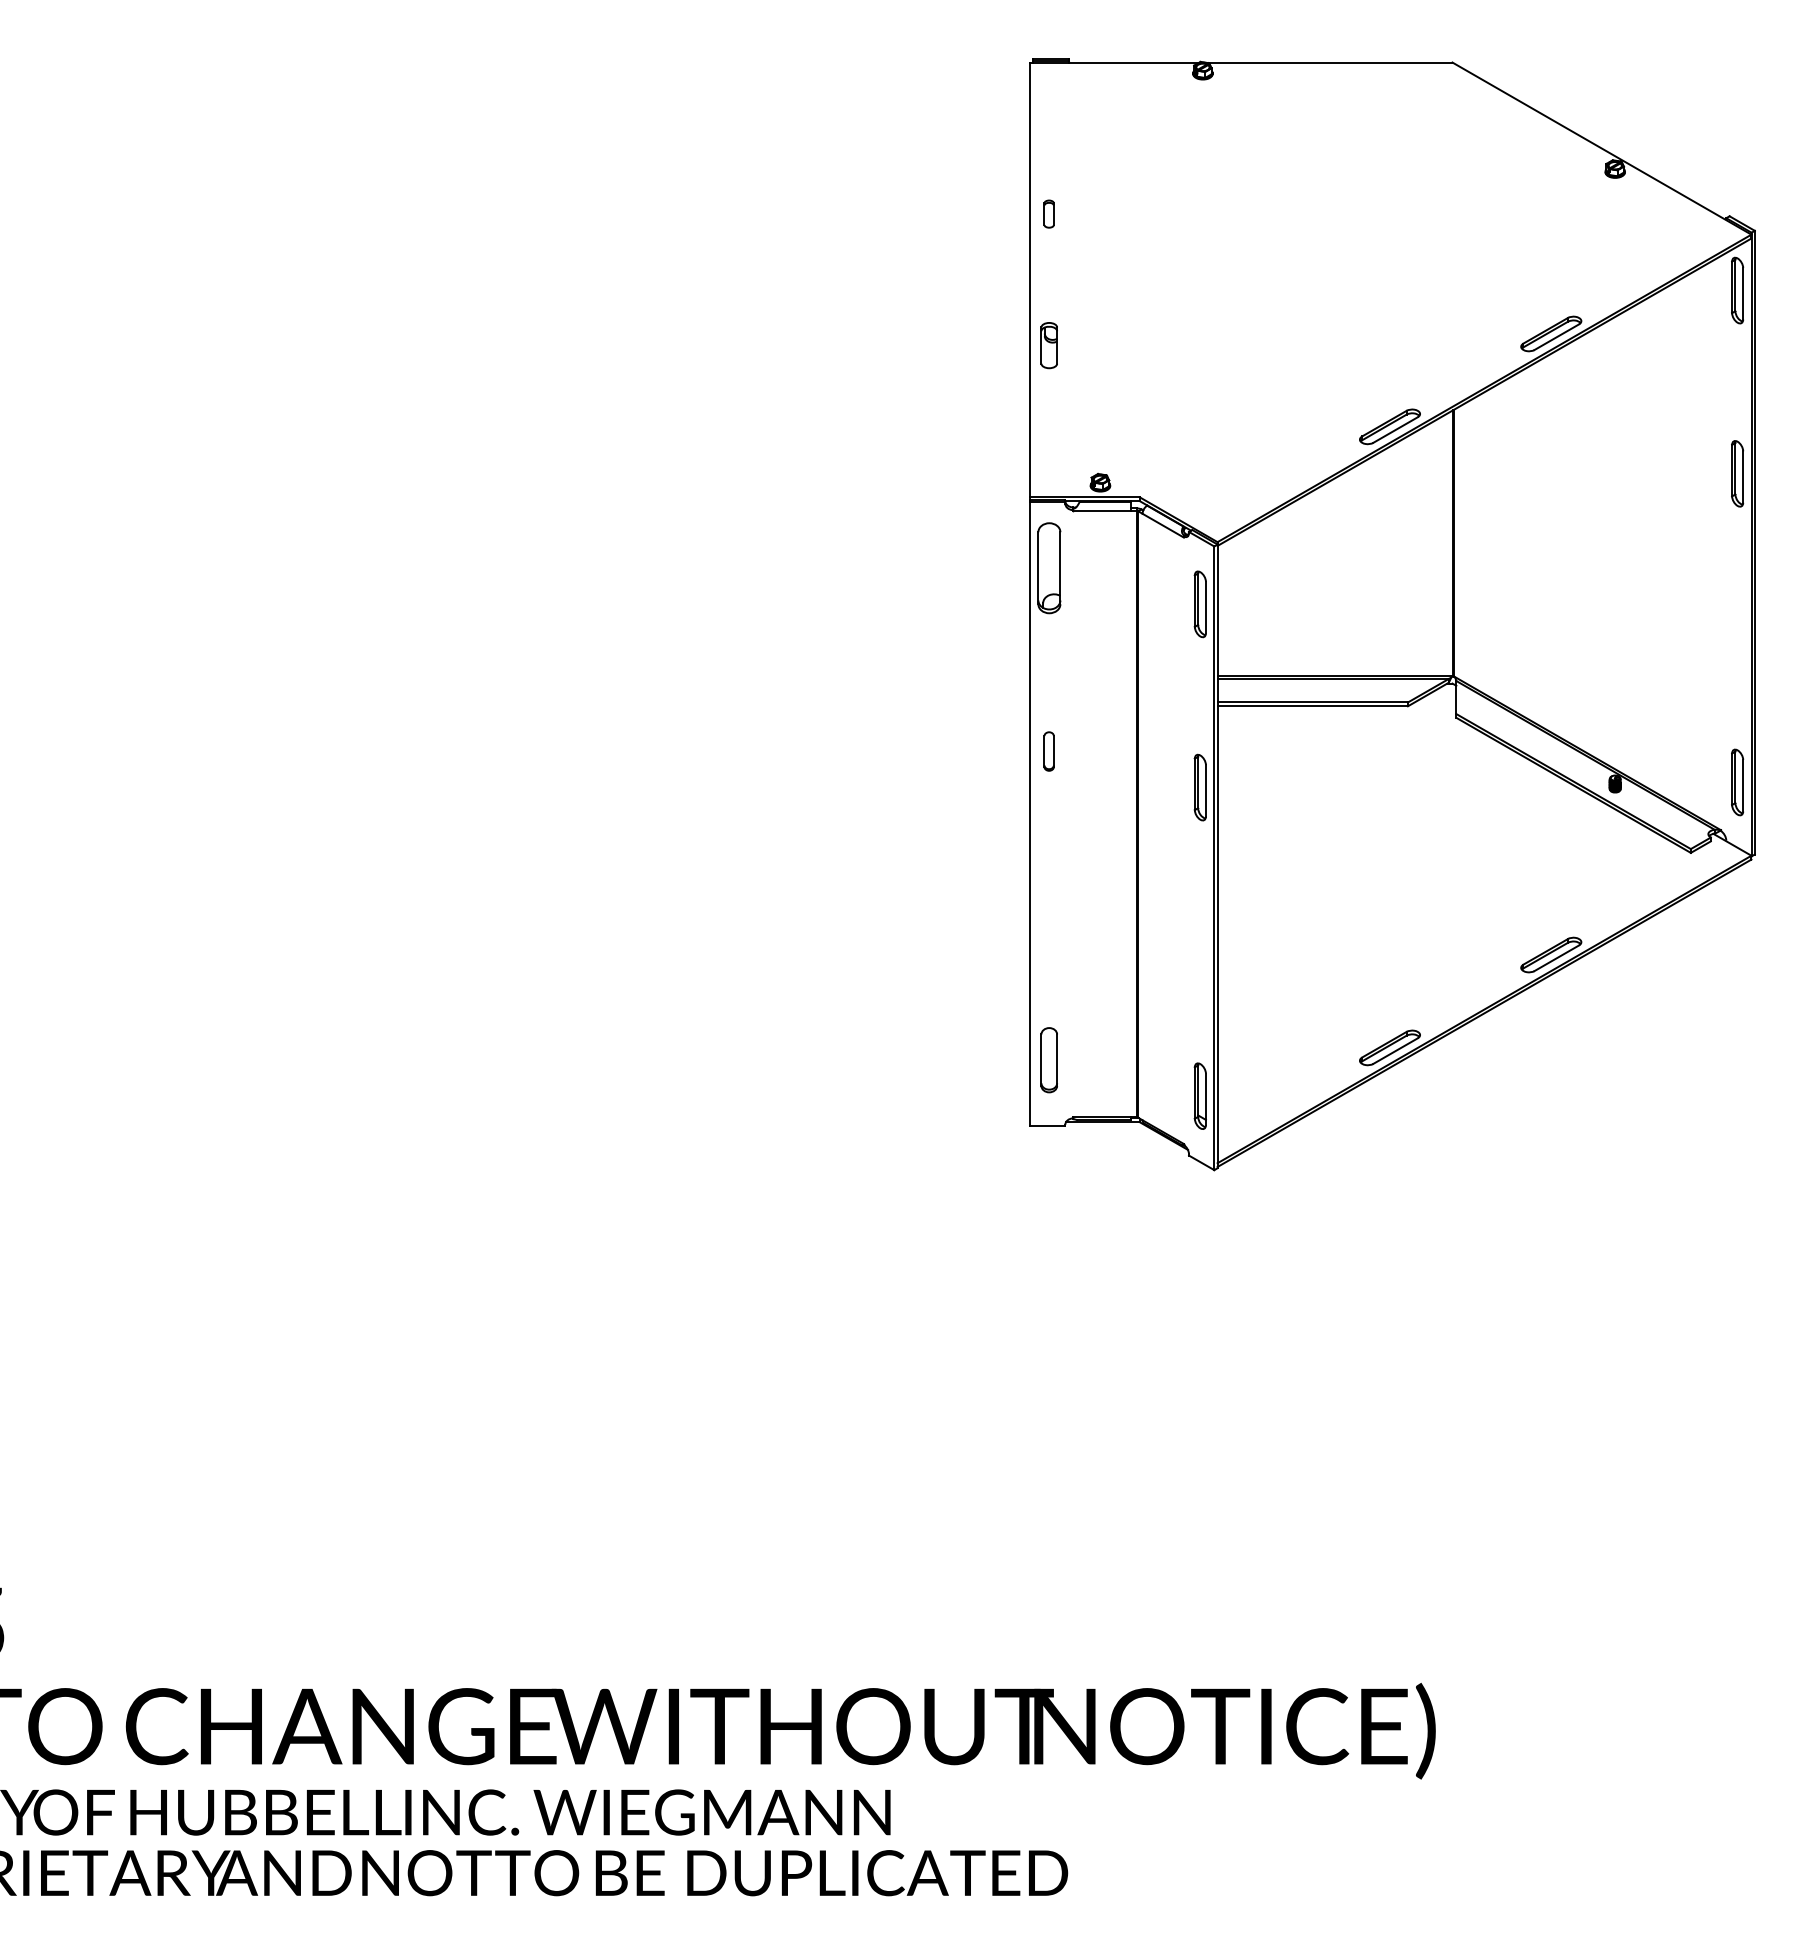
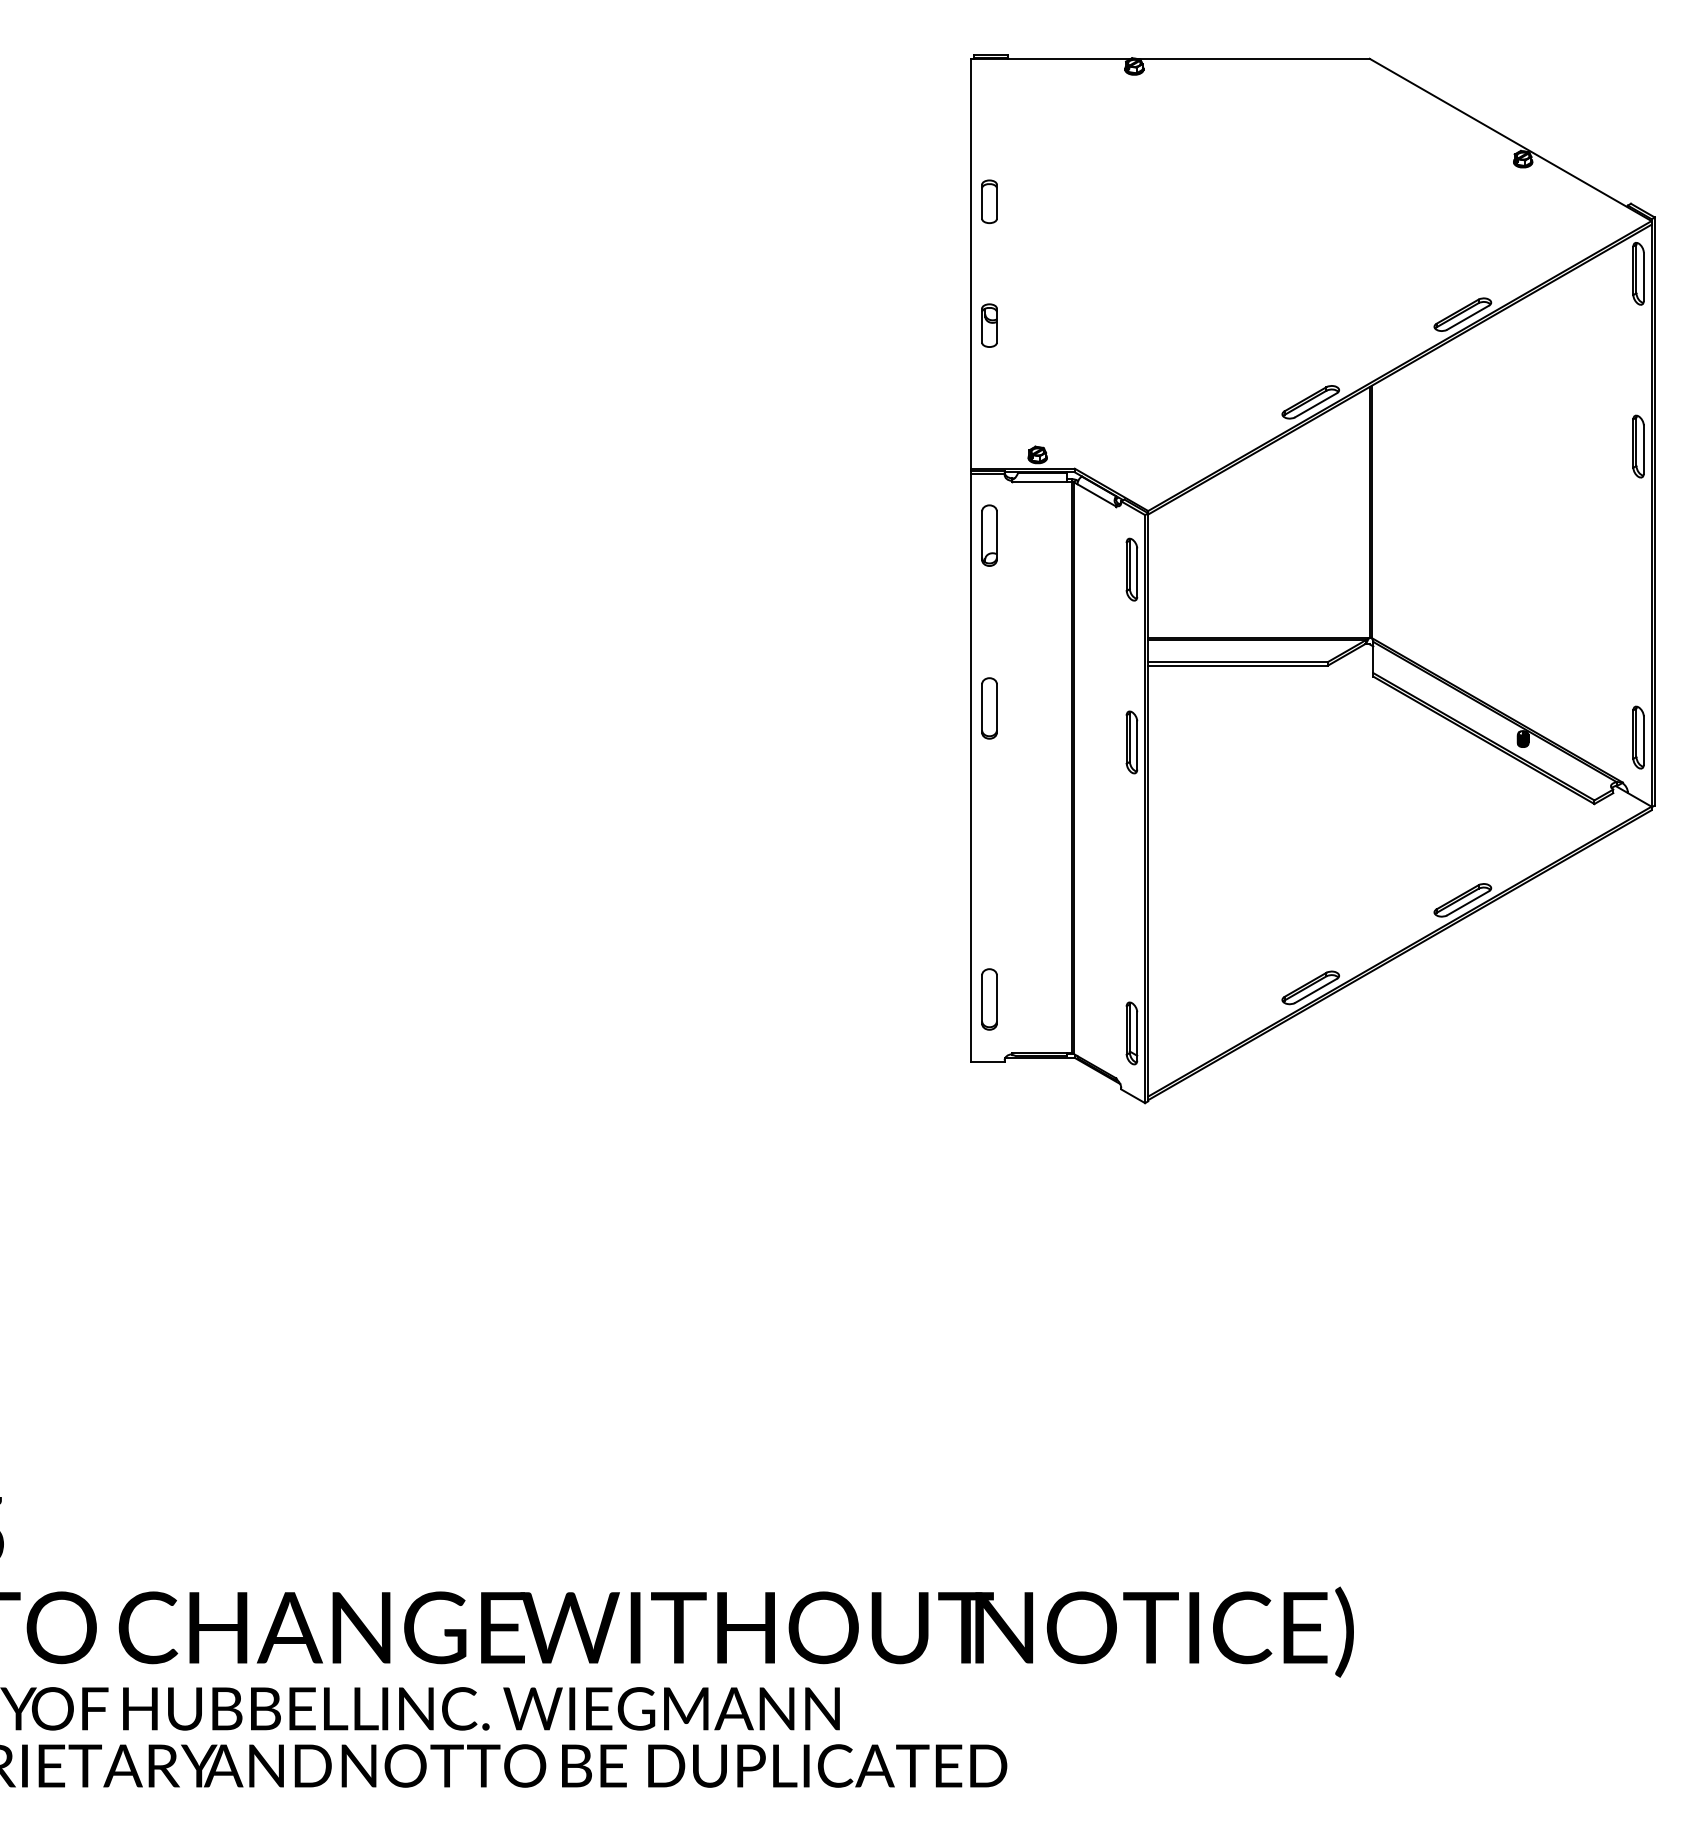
part: (1048, 213) -> (988, 201), size x1.67
part: (1048, 568) -> (988, 535), size x0.71
part: (1048, 751) -> (988, 708), size x1.67

